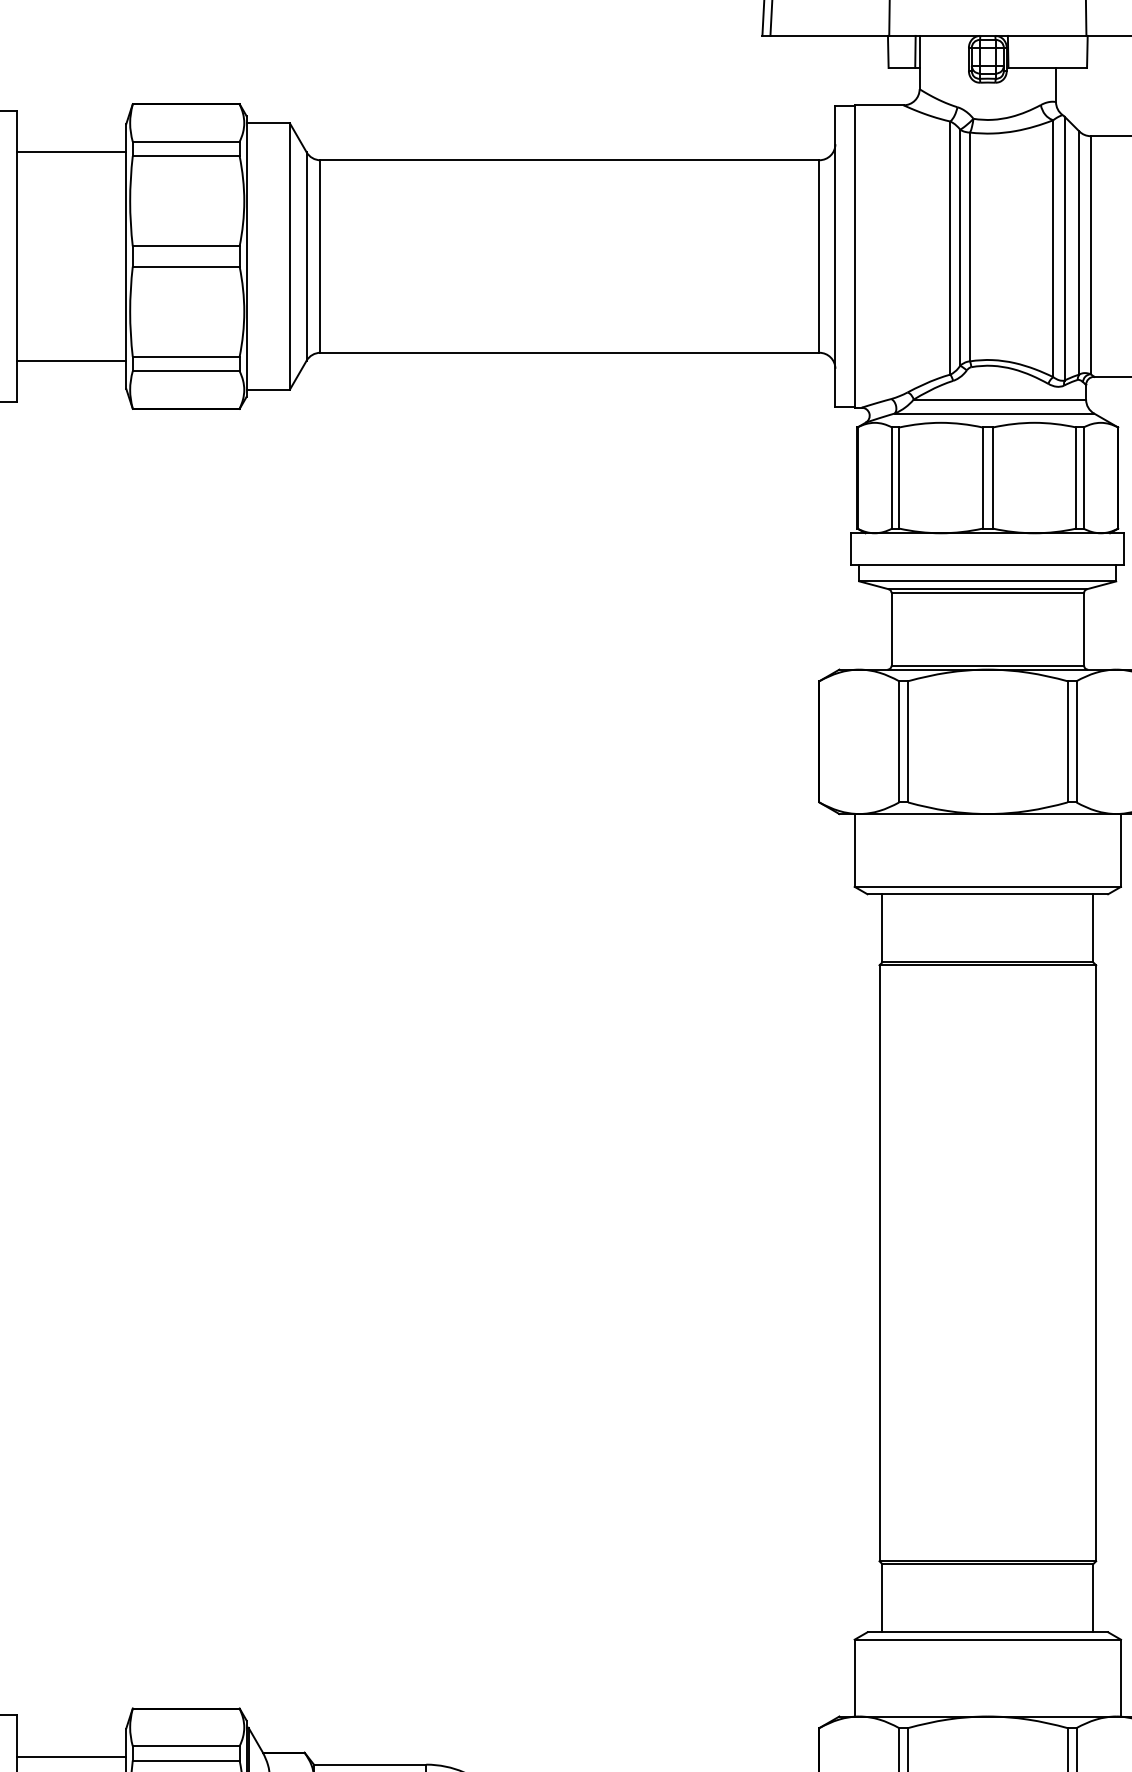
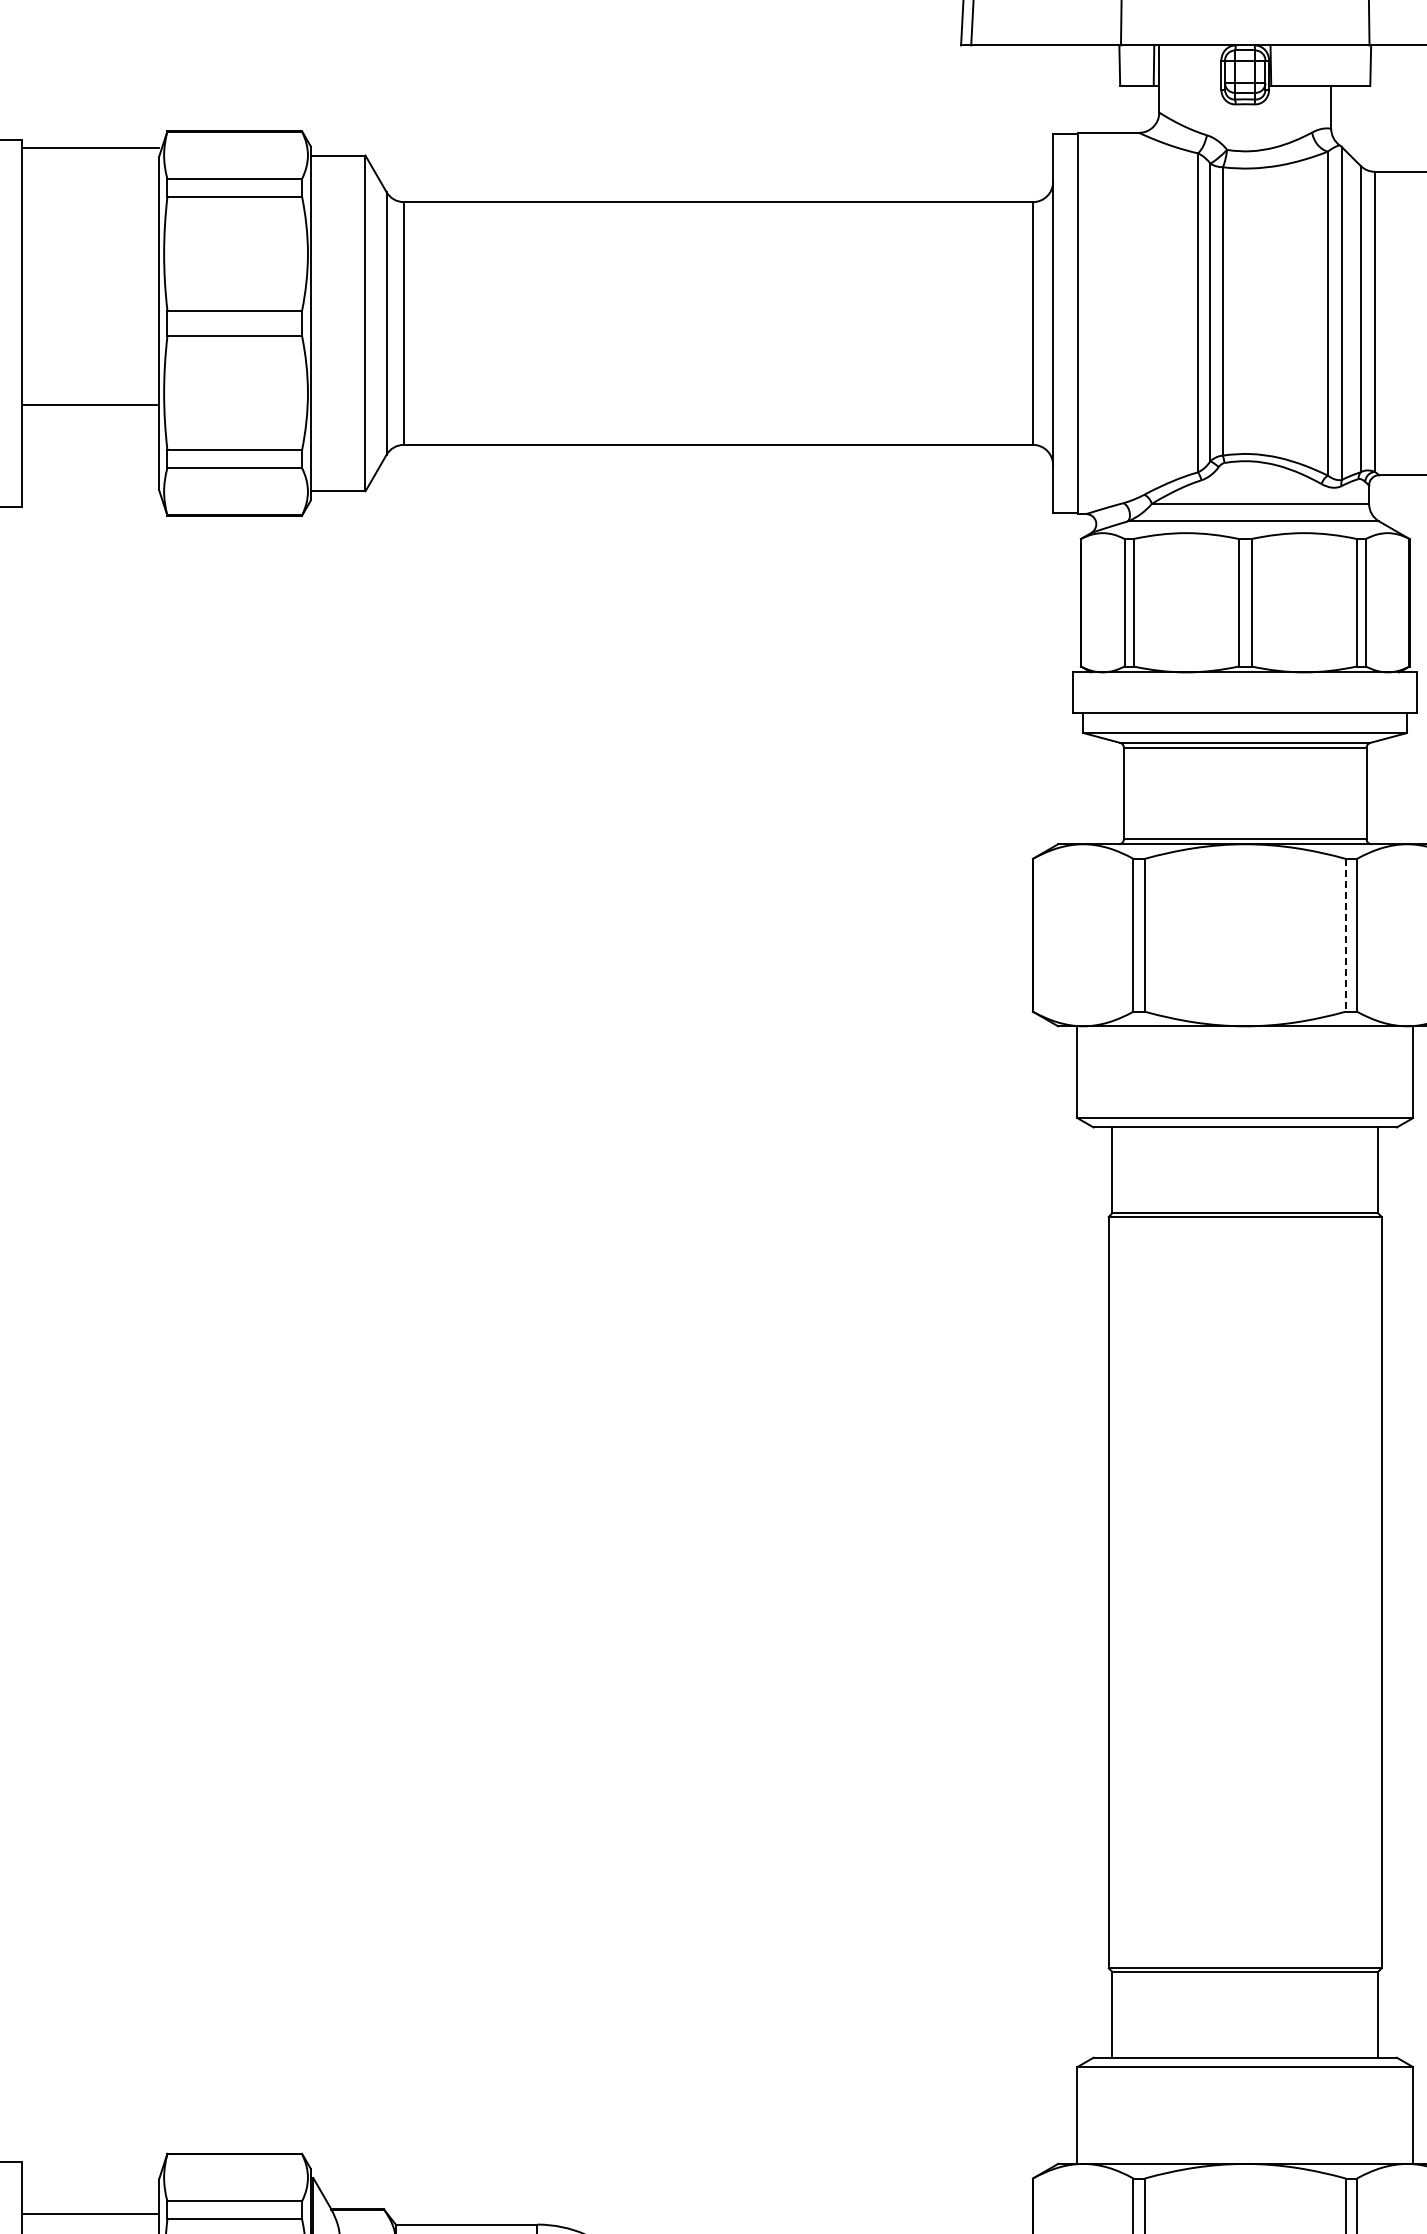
line: (71, 152) -> (90, 148), moved
line: (71, 360) -> (90, 404), moved
line: (1067, 742) -> (1345, 935), solid -> dashed

